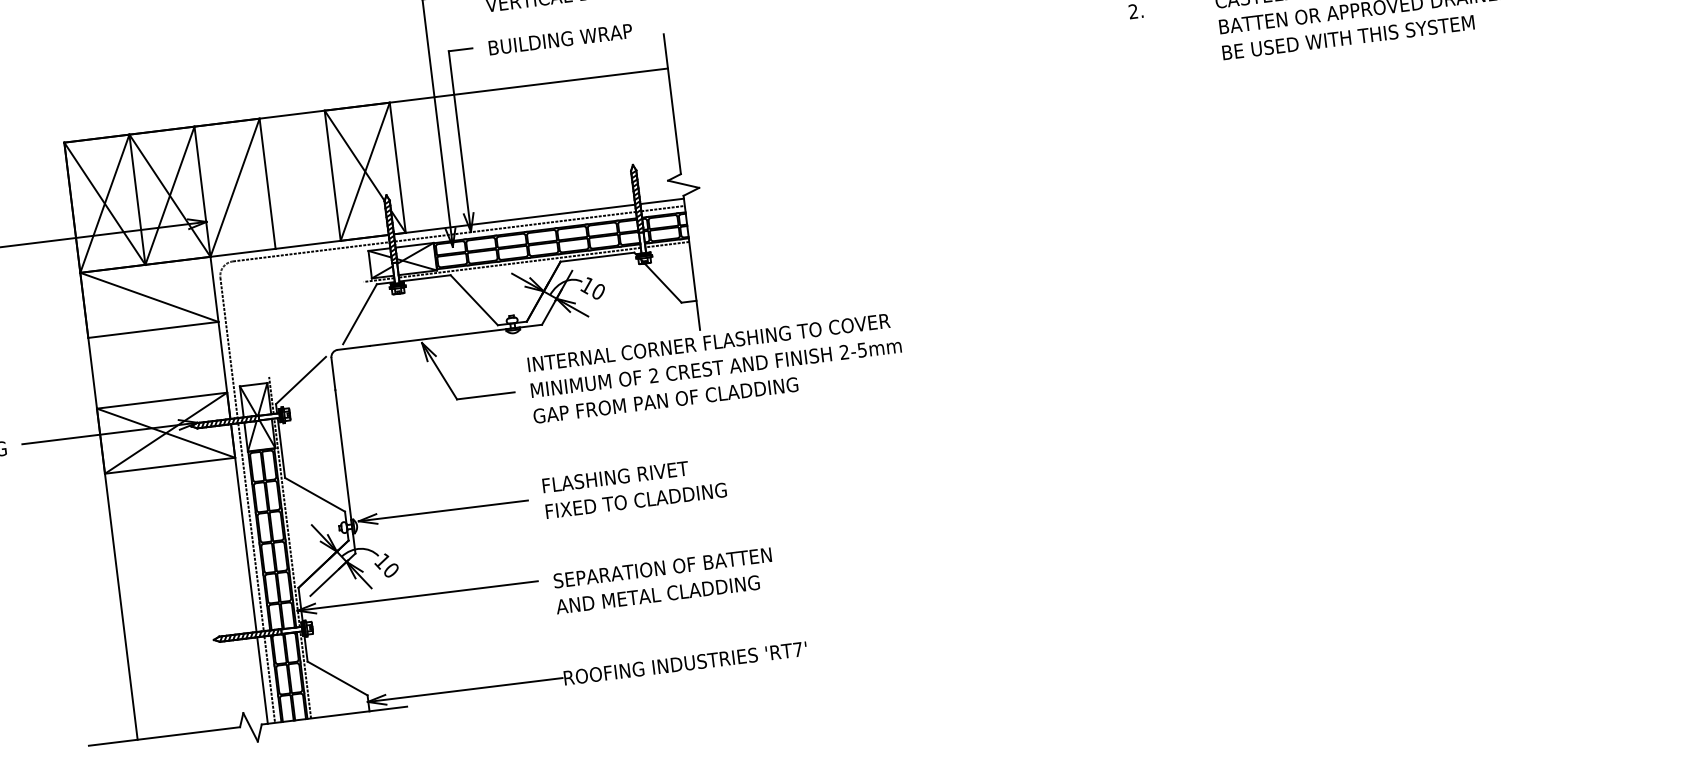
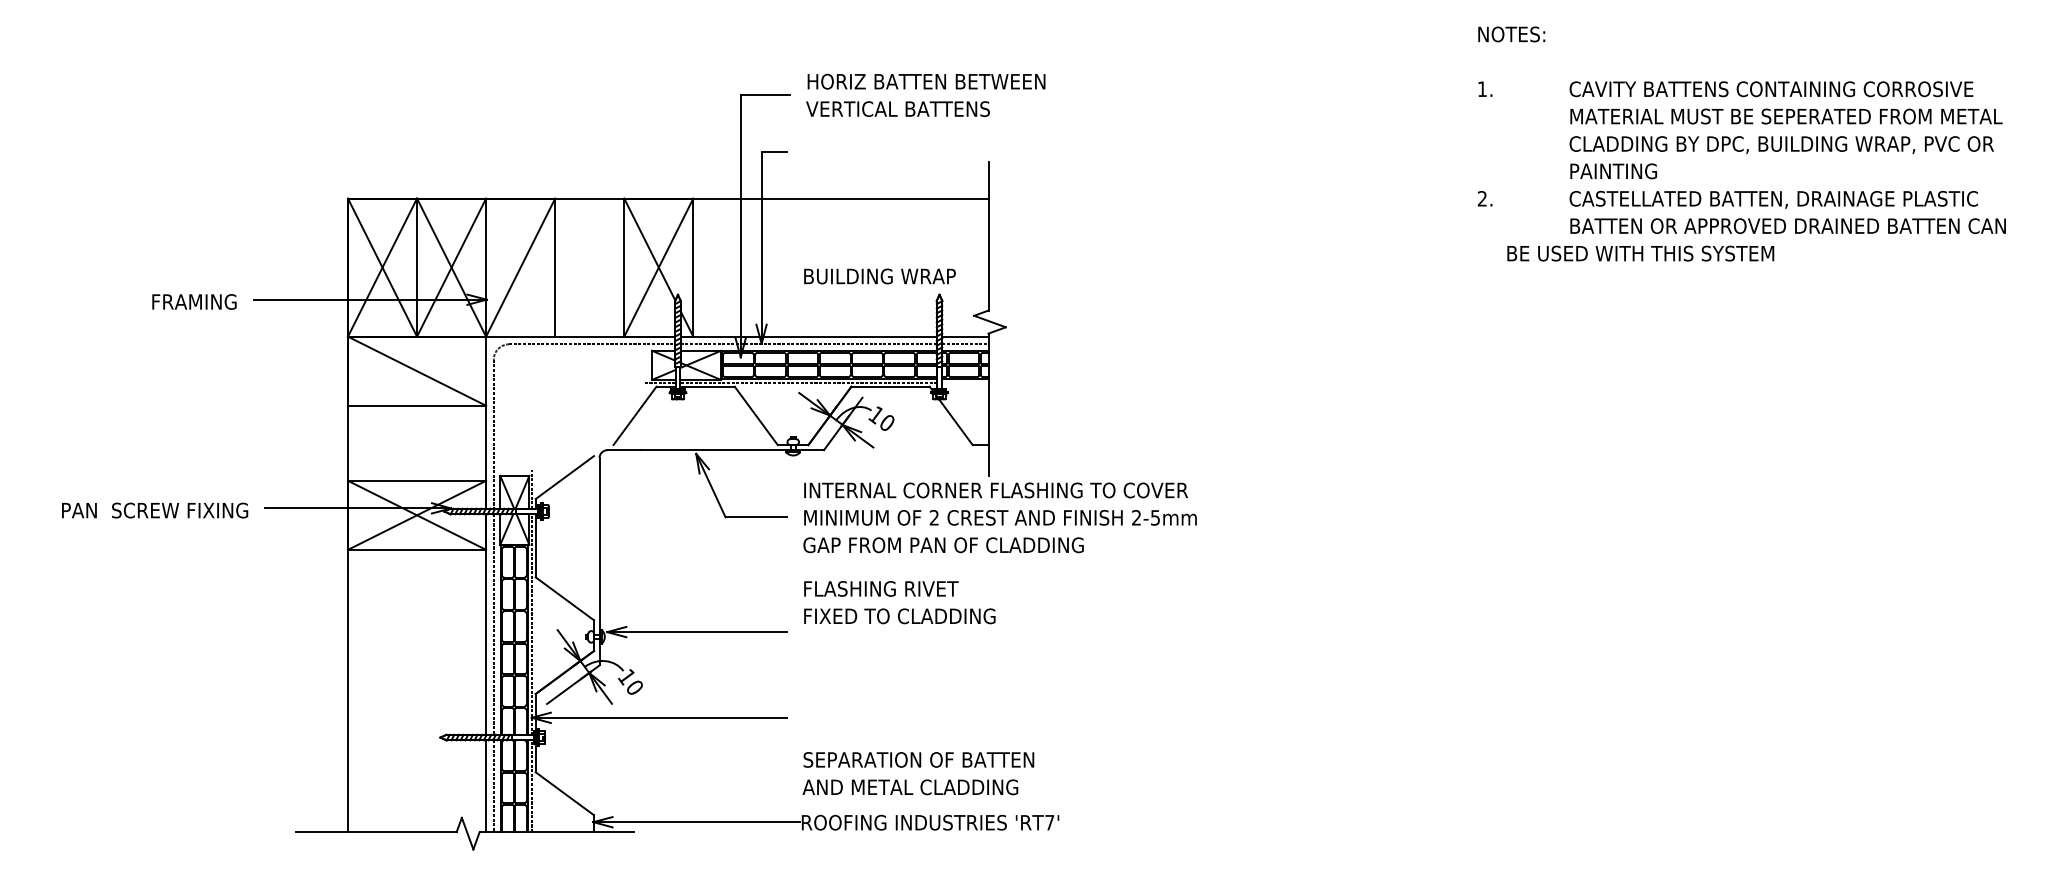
text: (1348, 37) -> (1640, 253), moved
text: (560, 39) -> (879, 276), moved
line: (666, 244) -> (964, 382), removed
text: (634, 487) -> (899, 602), moved
text: (663, 580) -> (918, 773), moved

